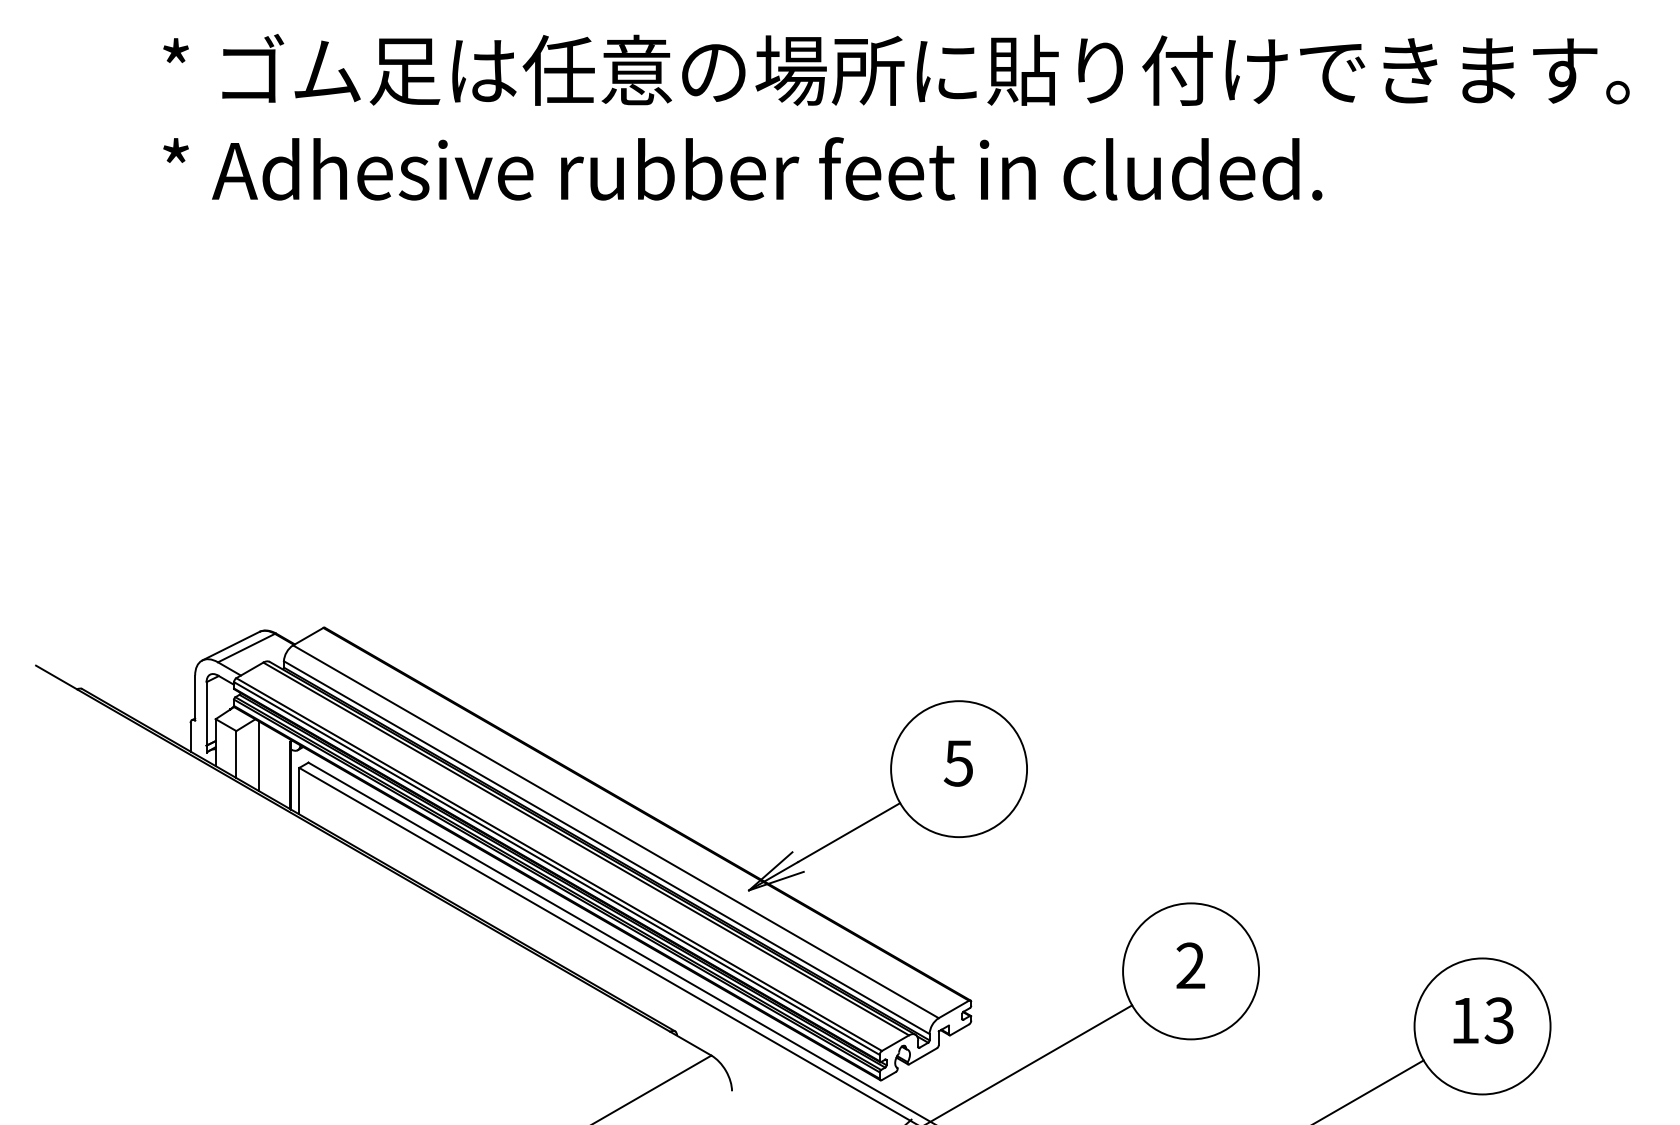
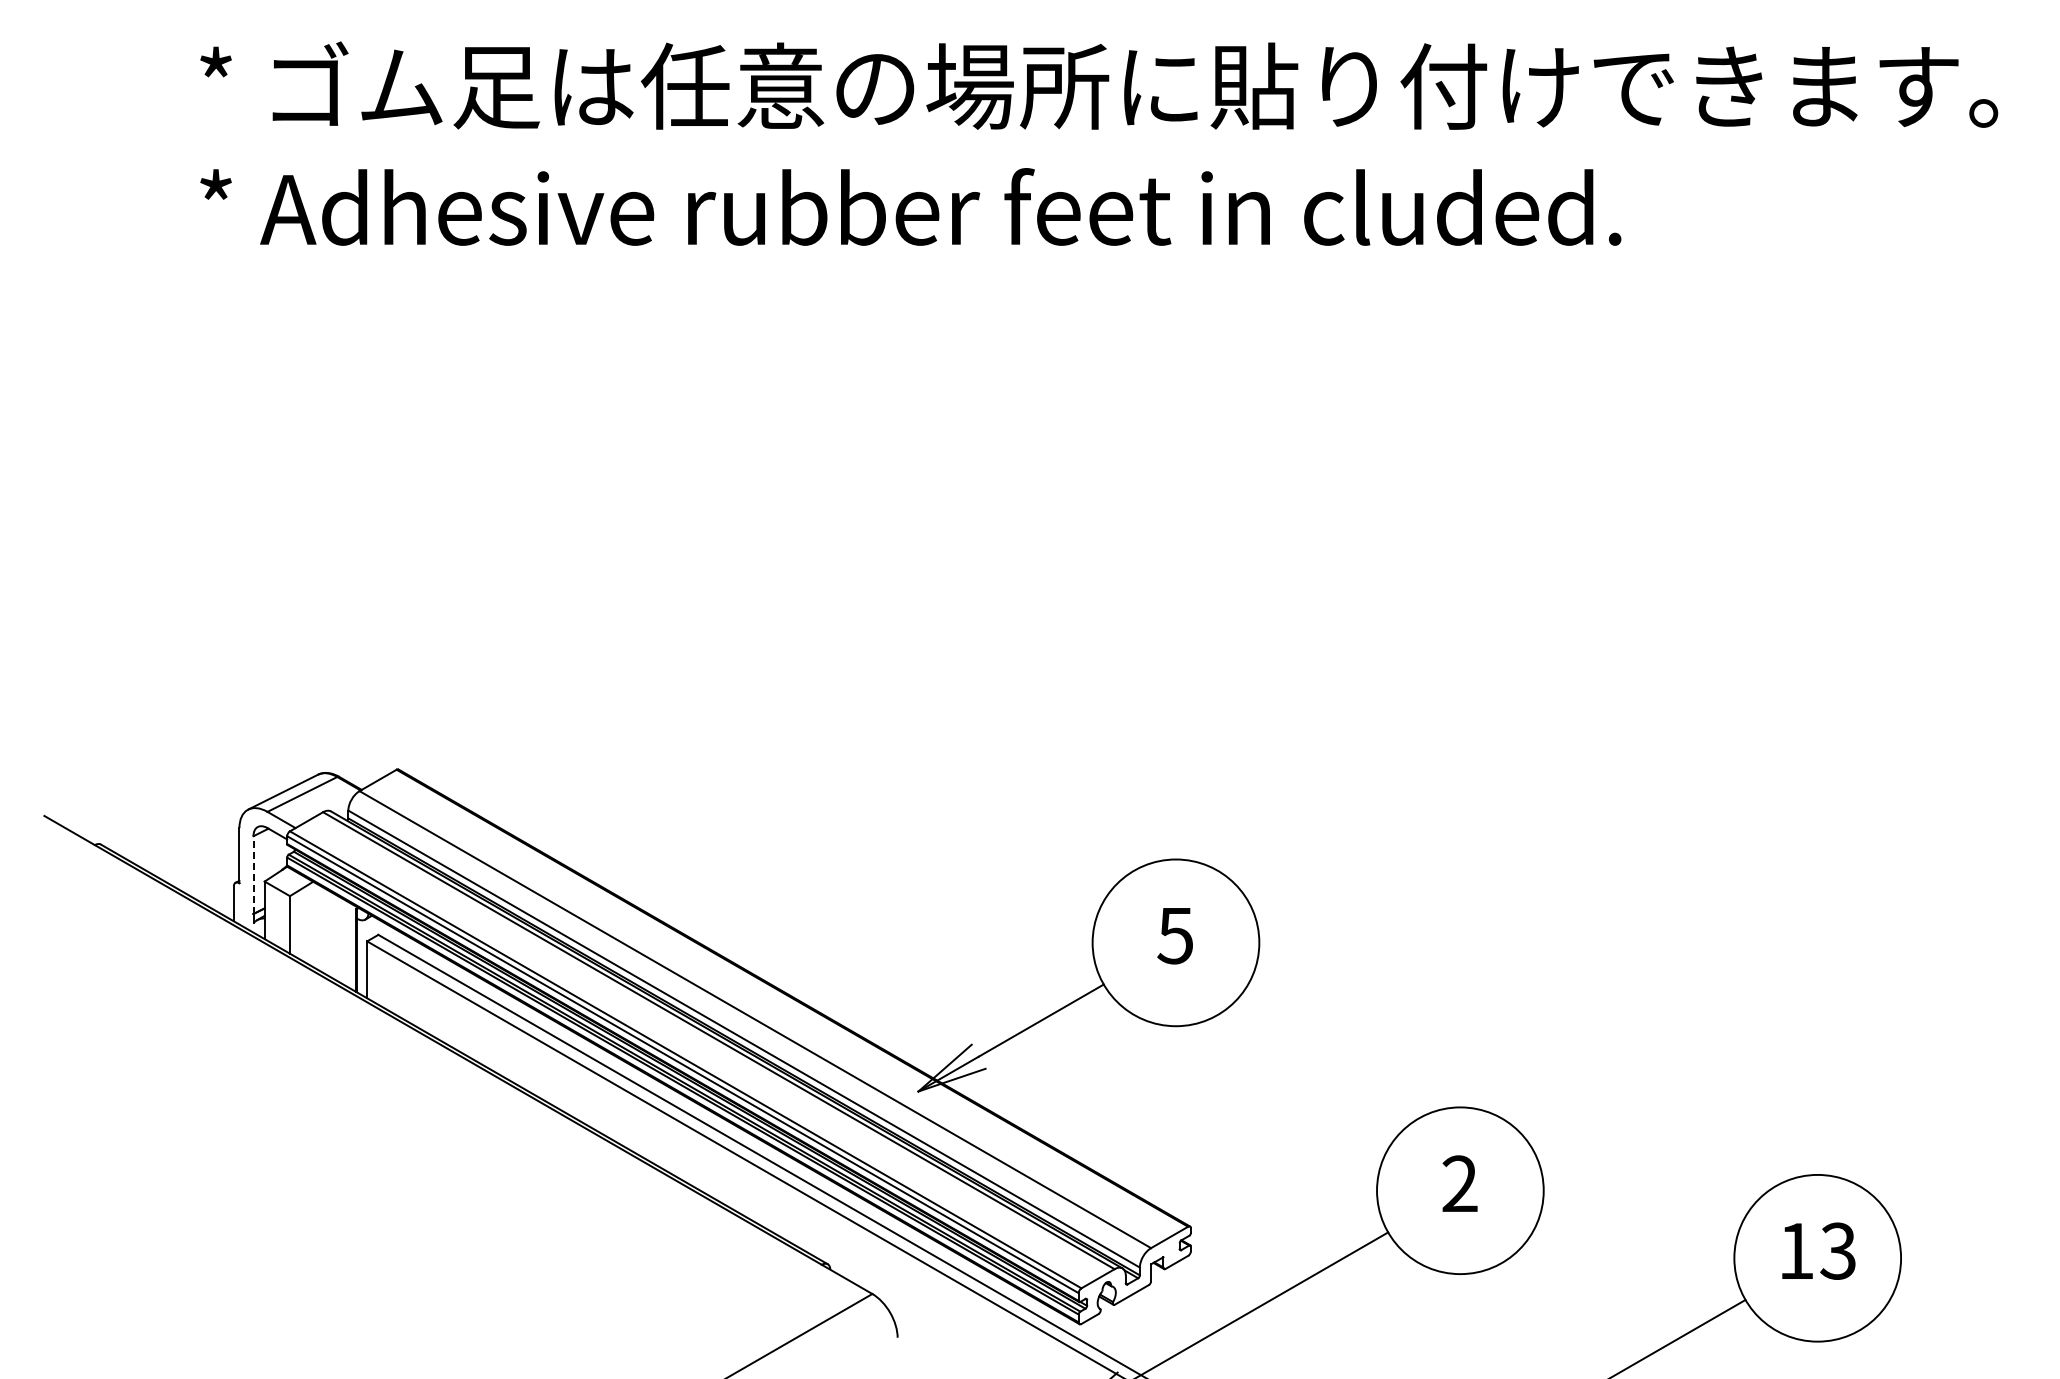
line: (206, 714) -> (253, 875), solid -> dashed
line: (259, 755) -> (318, 926), removed

